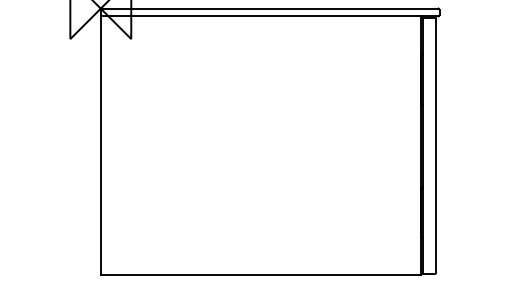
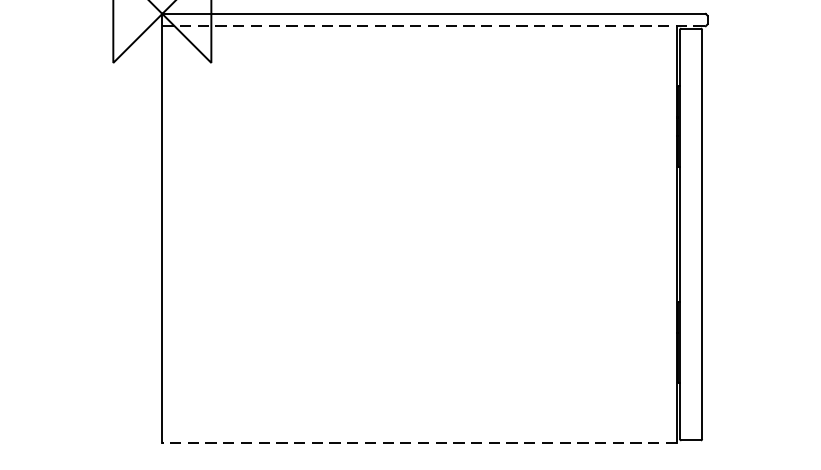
line: (269, 16) -> (433, 26), solid -> dashed
line: (260, 275) -> (419, 443), solid -> dashed

